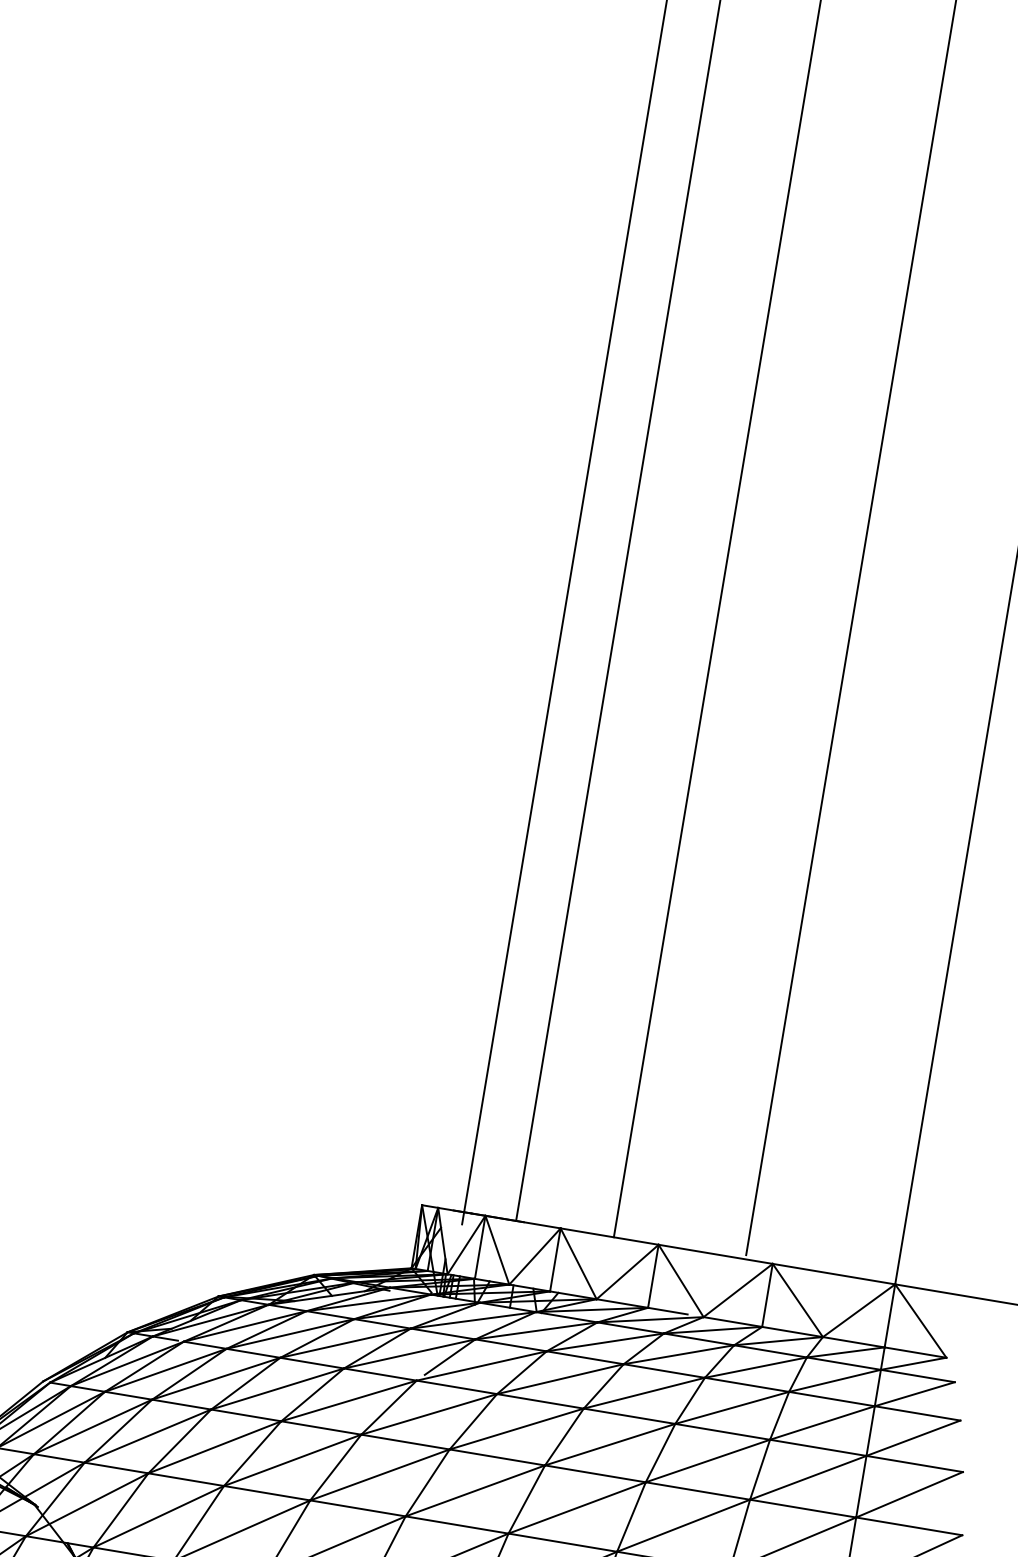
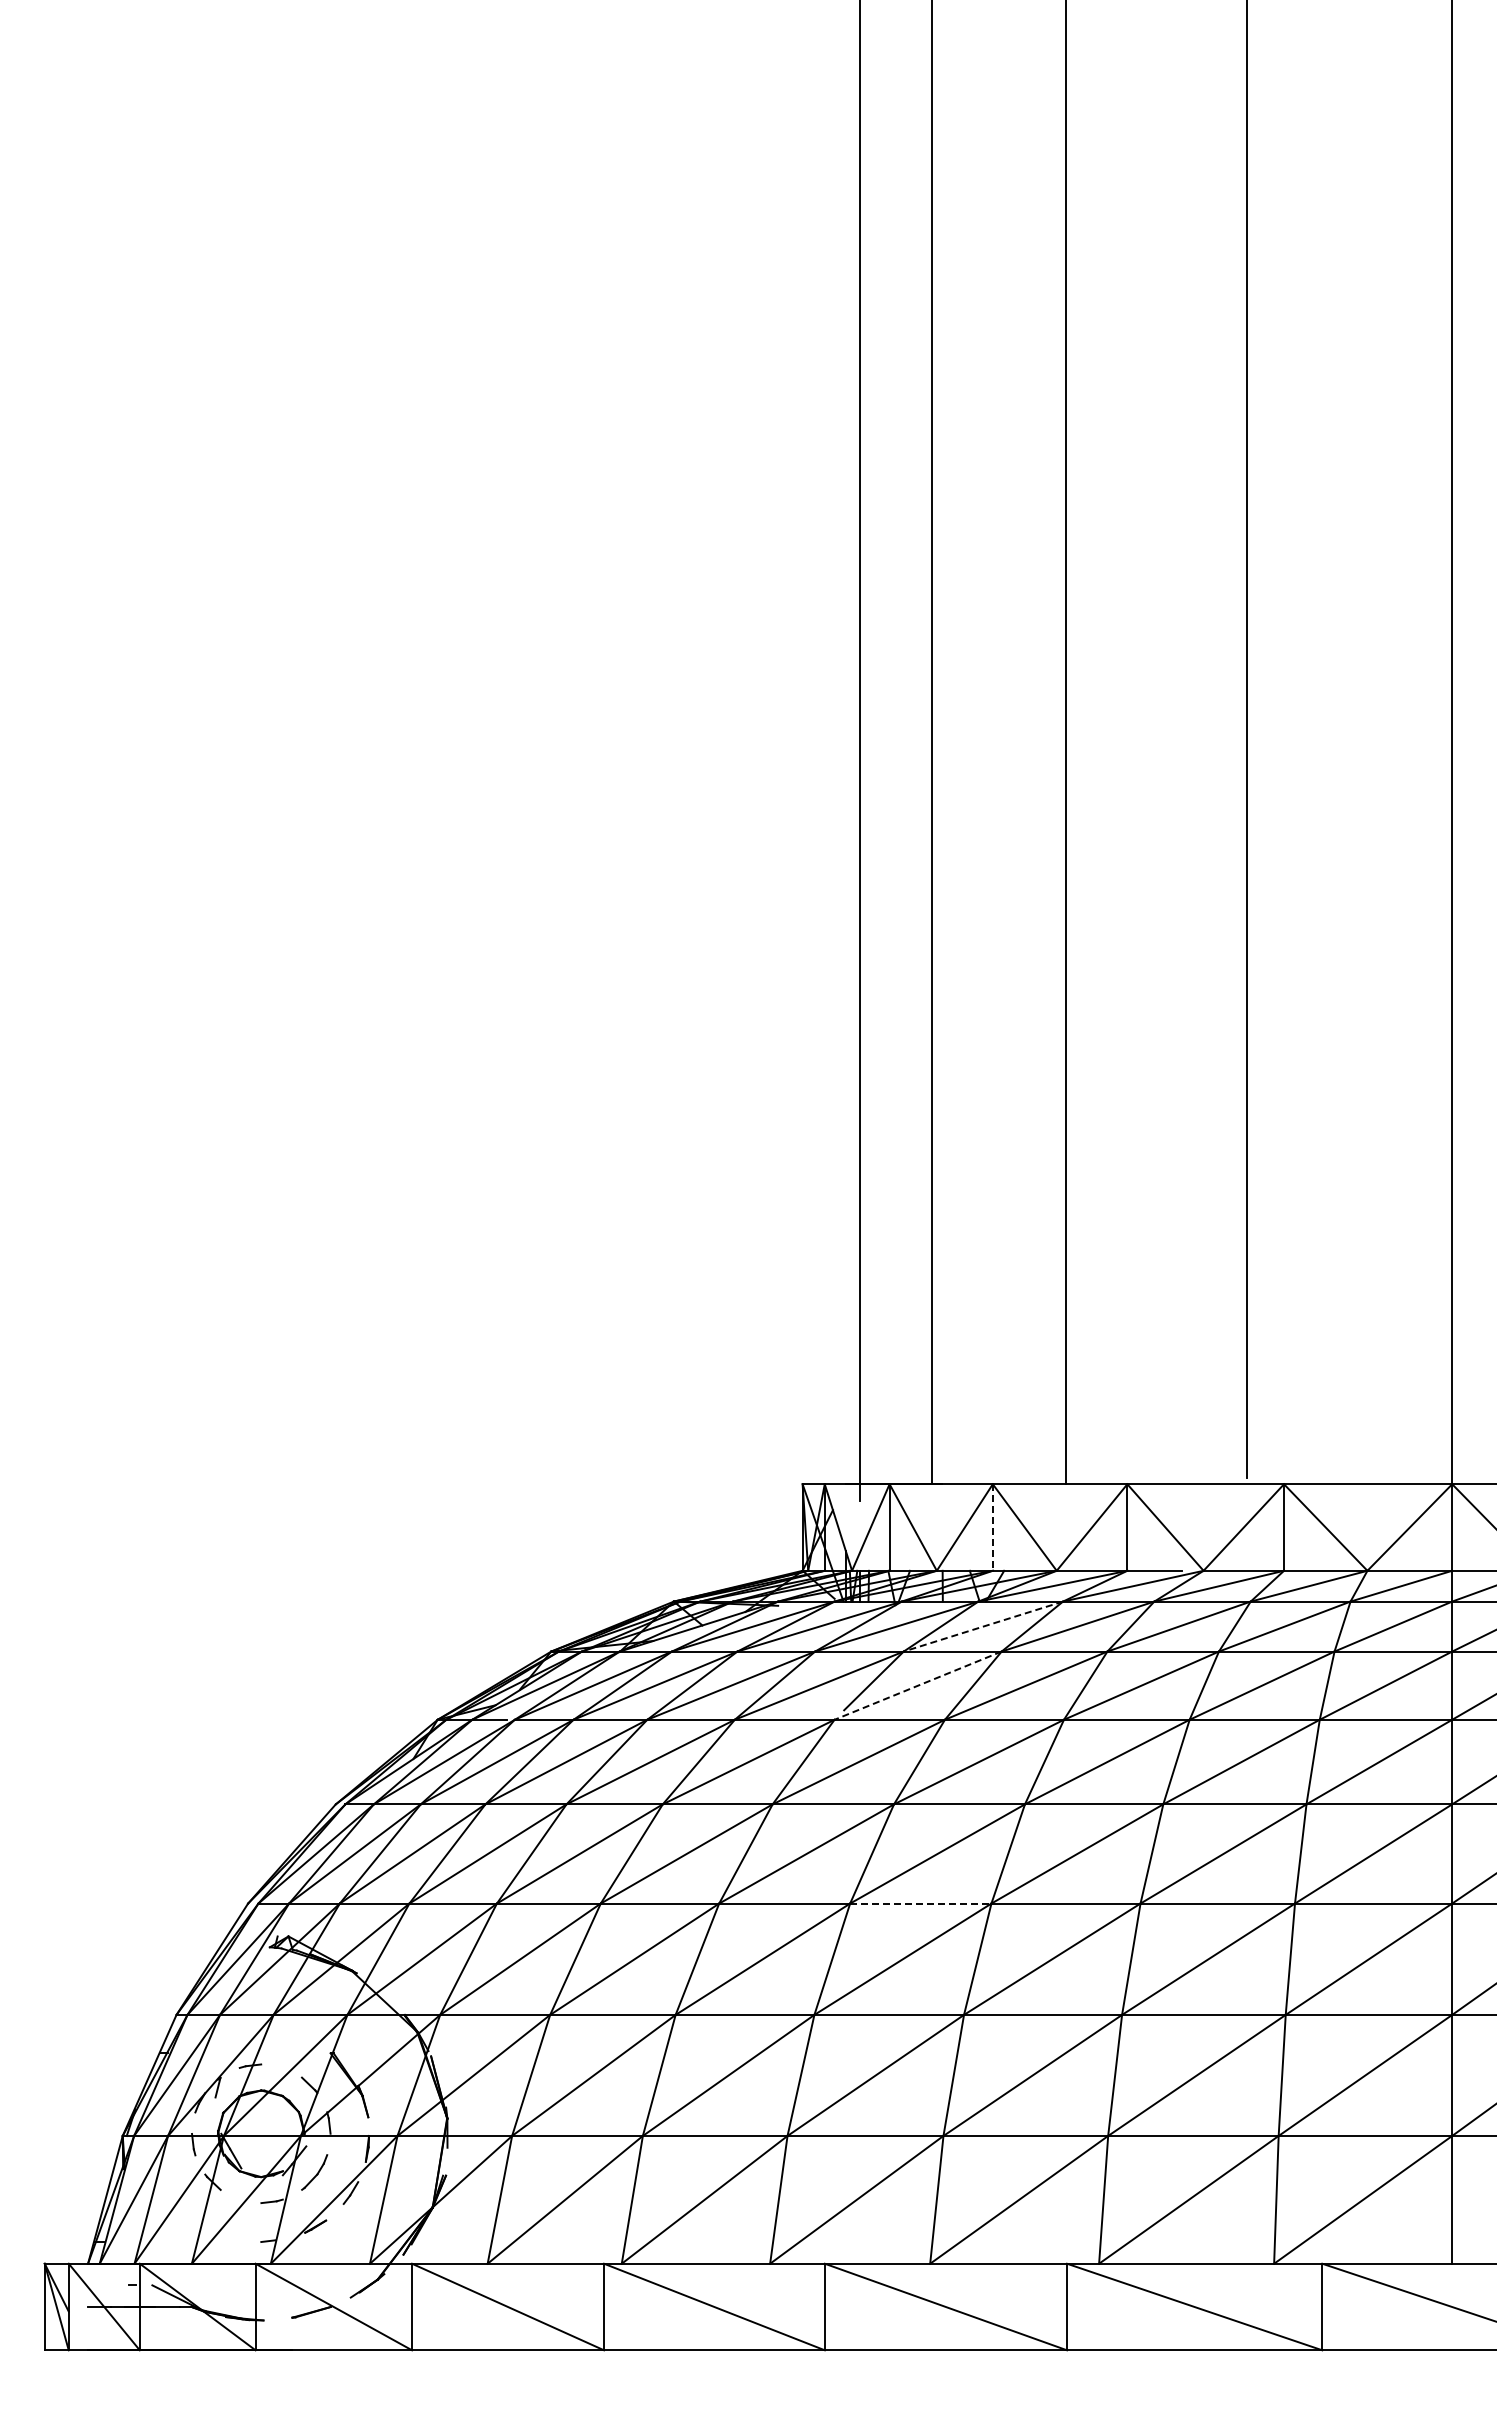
line: (555, 1260) -> (992, 1528), solid -> dashed
line: (535, 1330) -> (982, 1626), solid -> dashed
line: (481, 1365) -> (917, 1685), solid -> dashed
line: (456, 1524) -> (920, 1903), solid -> dashed

